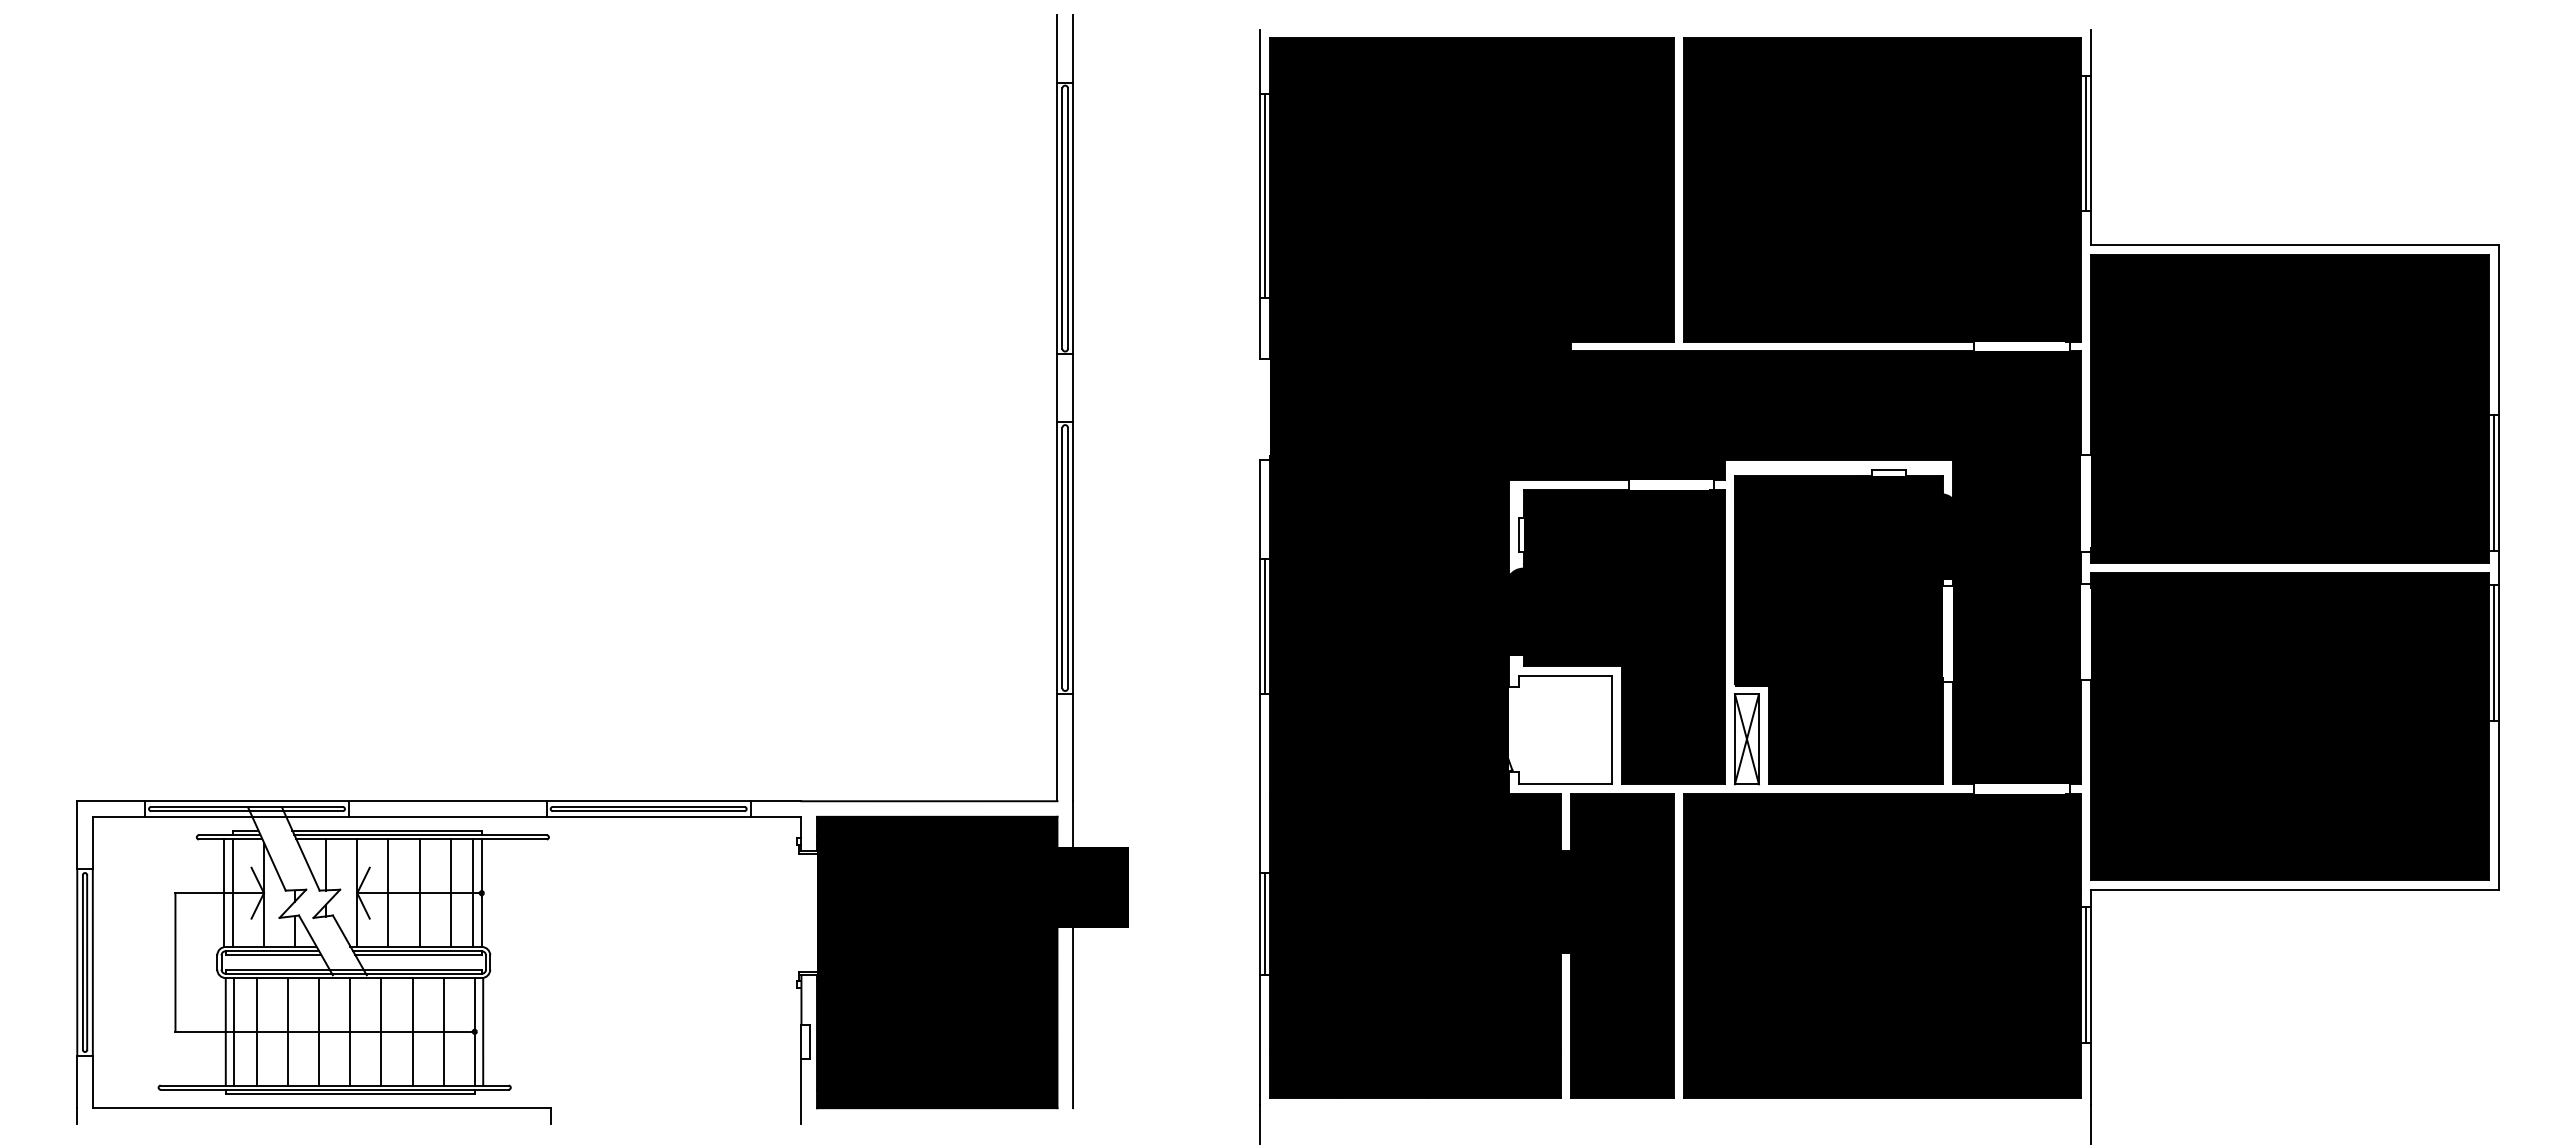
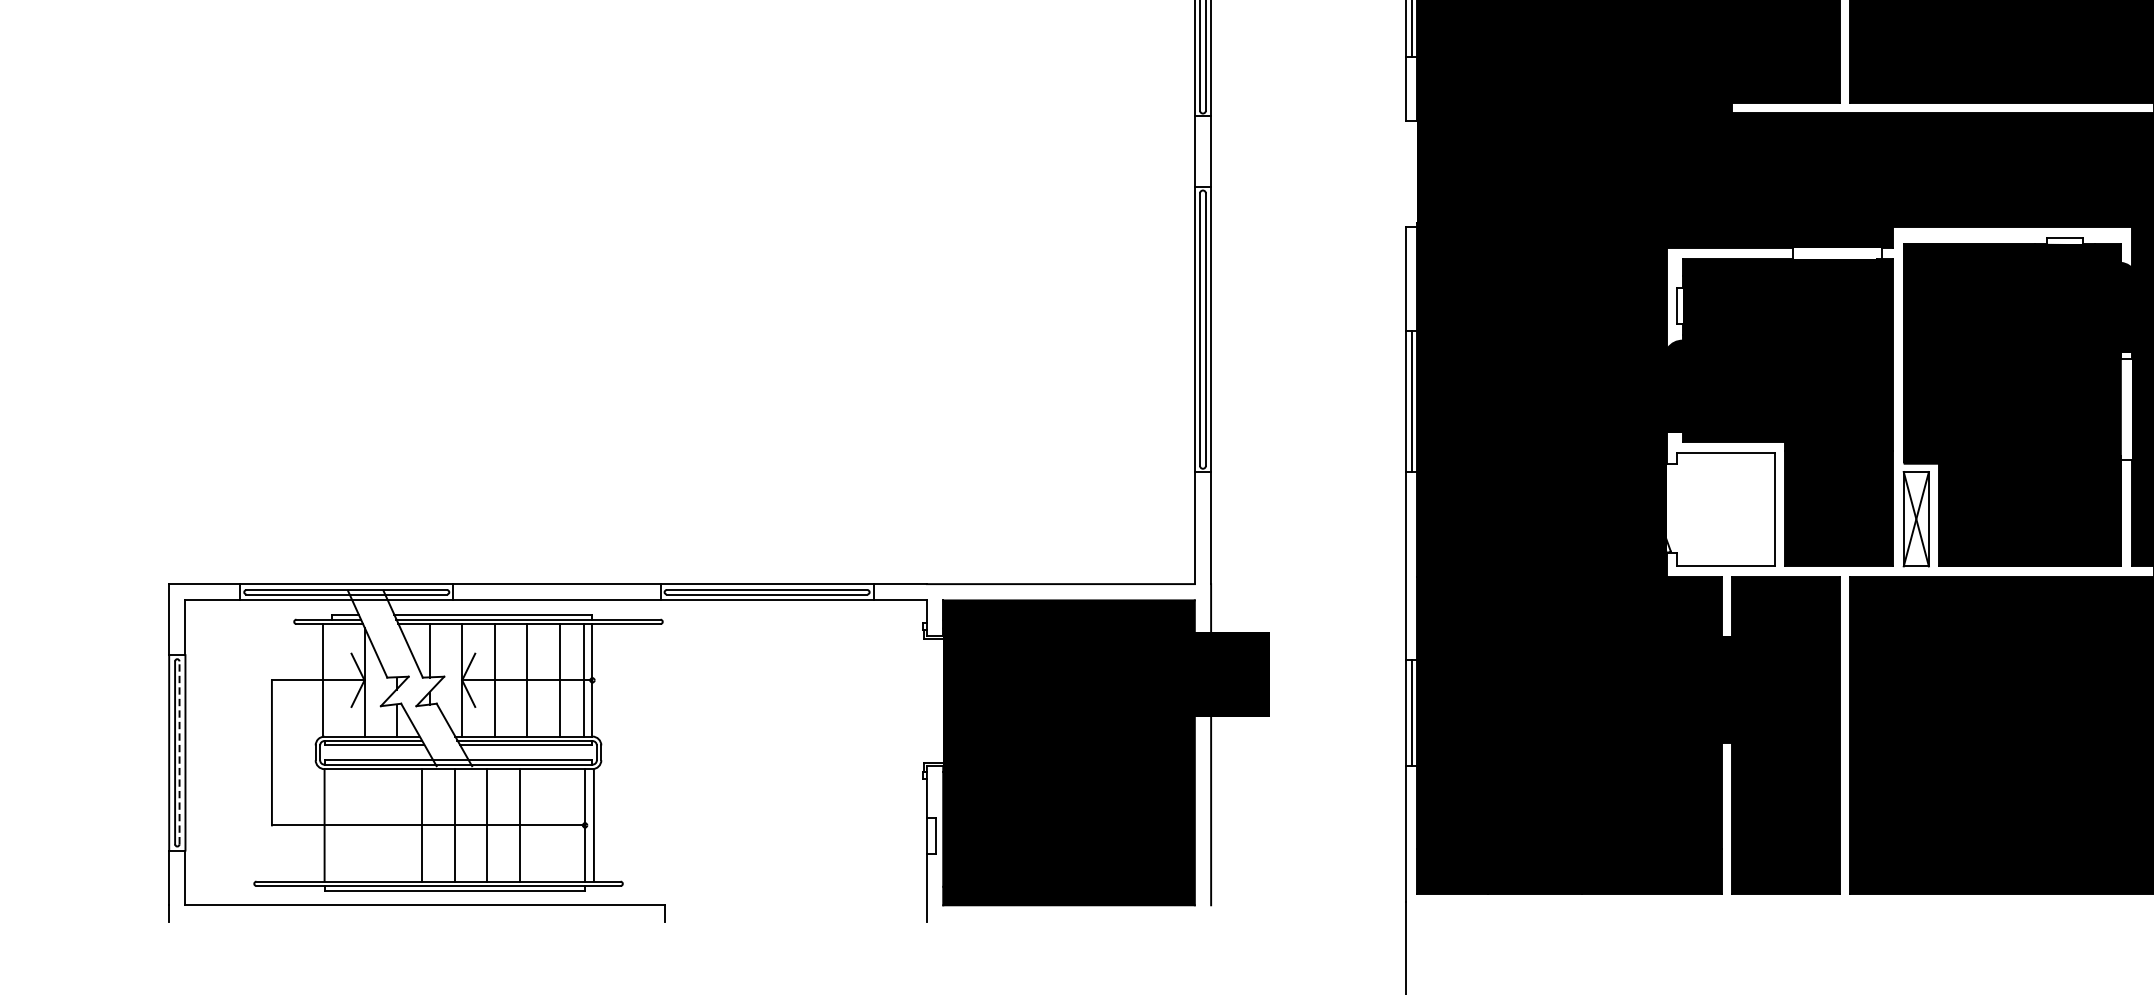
line: (232, 892) -> (331, 679), removed
line: (87, 962) -> (179, 752), solid -> dashed
line: (234, 1031) -> (333, 825), removed
line: (256, 1031) -> (356, 825), removed
line: (288, 1031) -> (390, 825), removed
line: (443, 1031) -> (552, 825), removed

